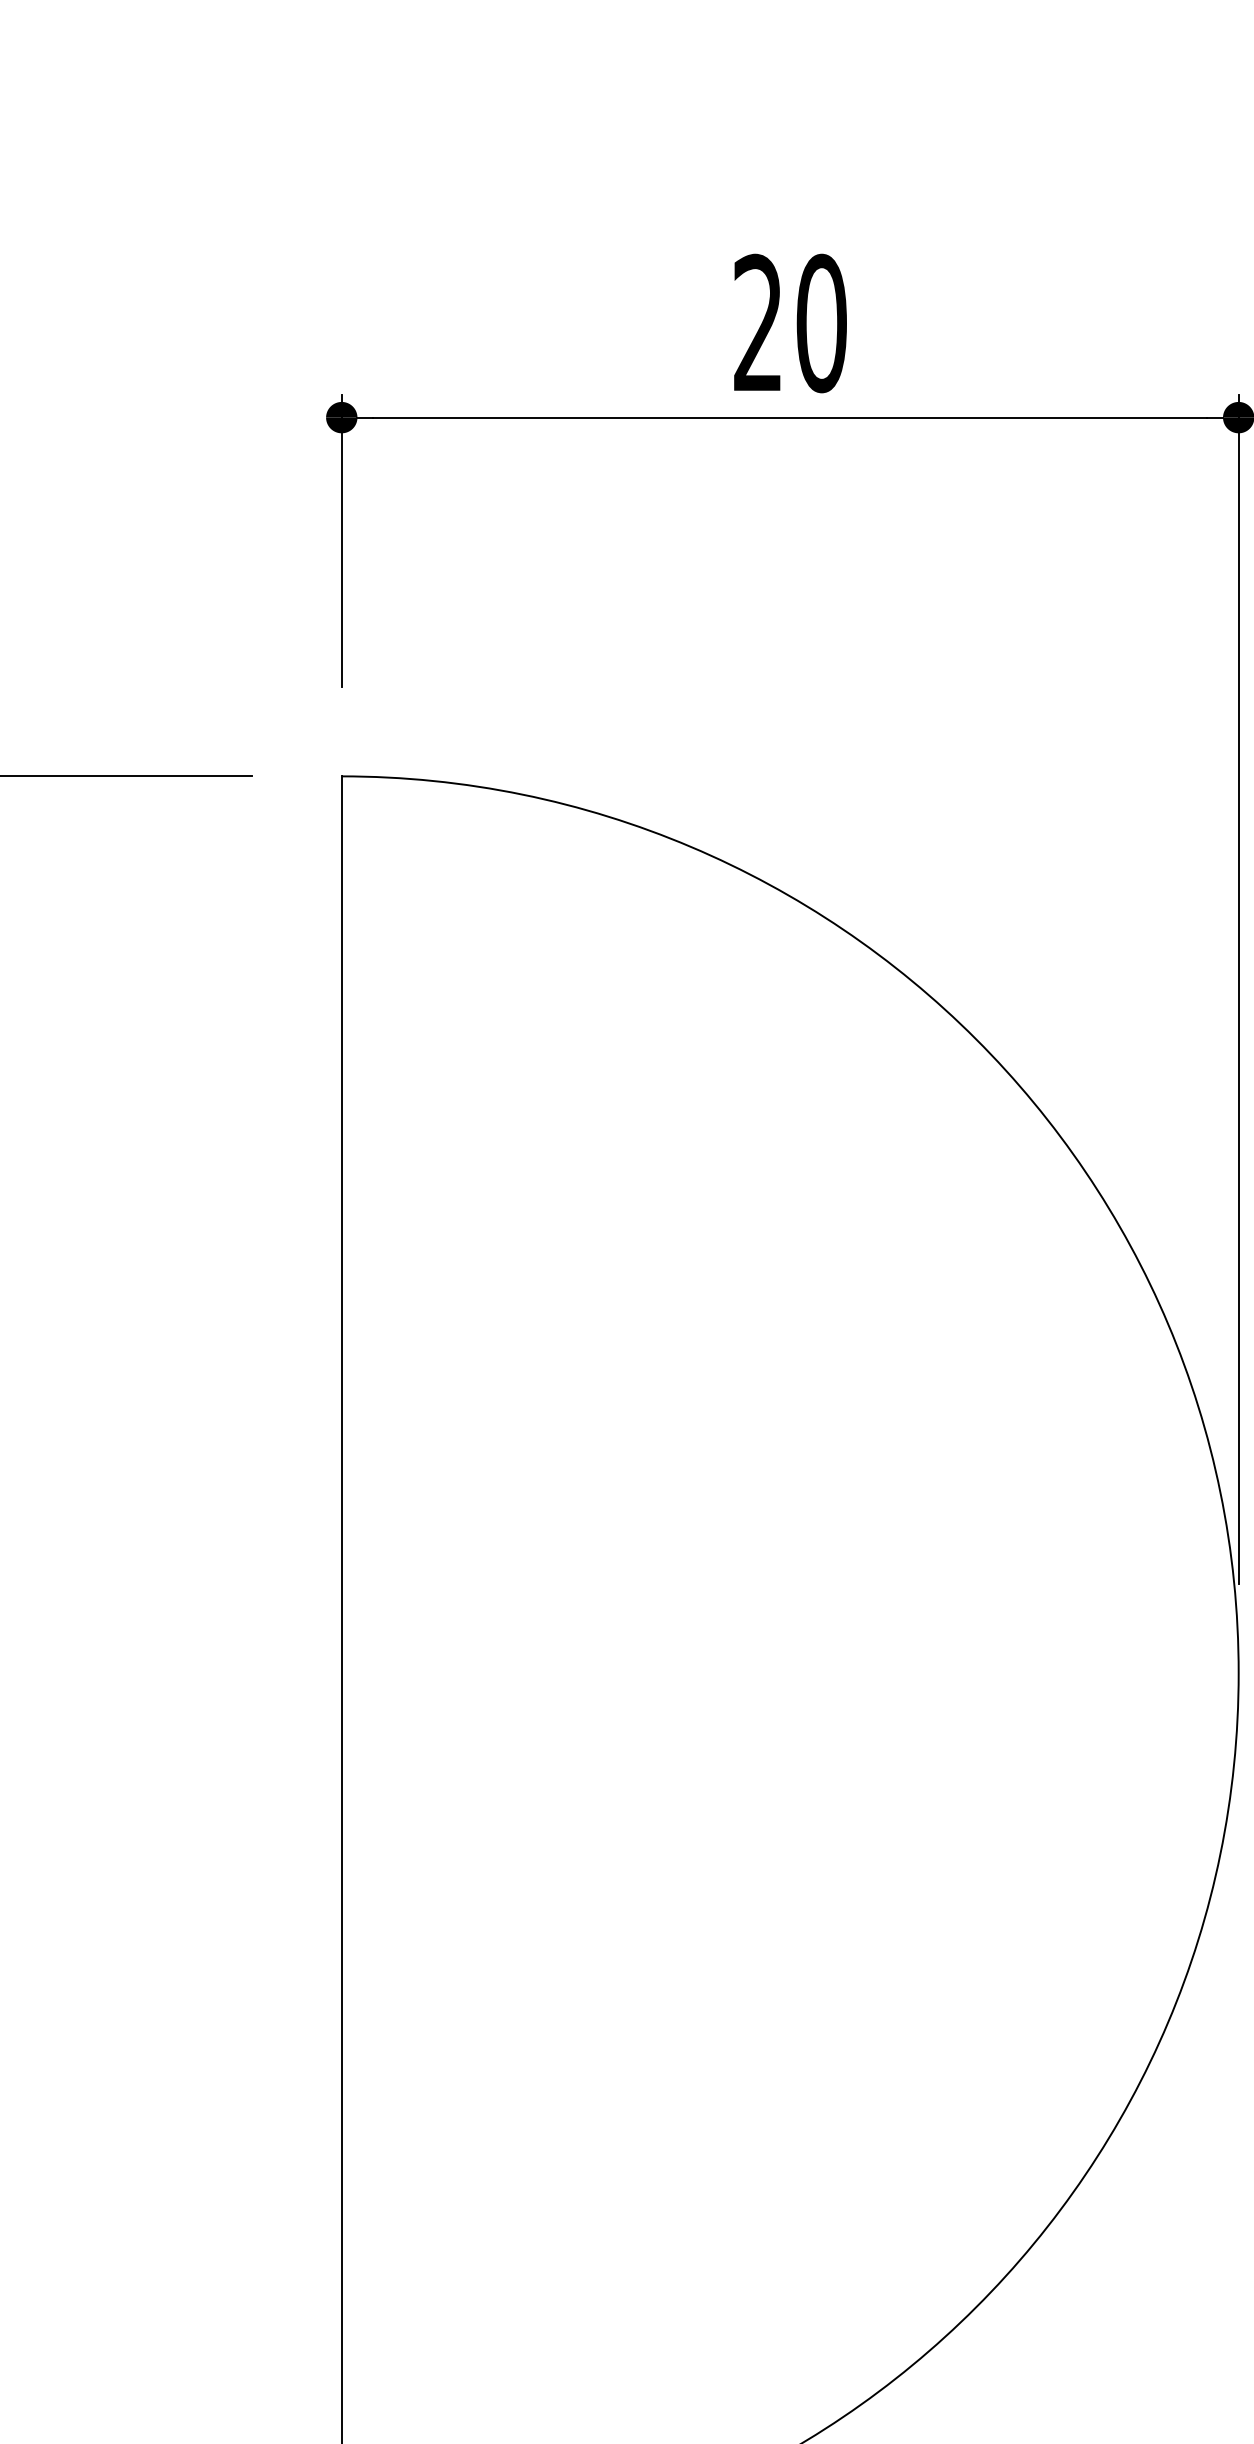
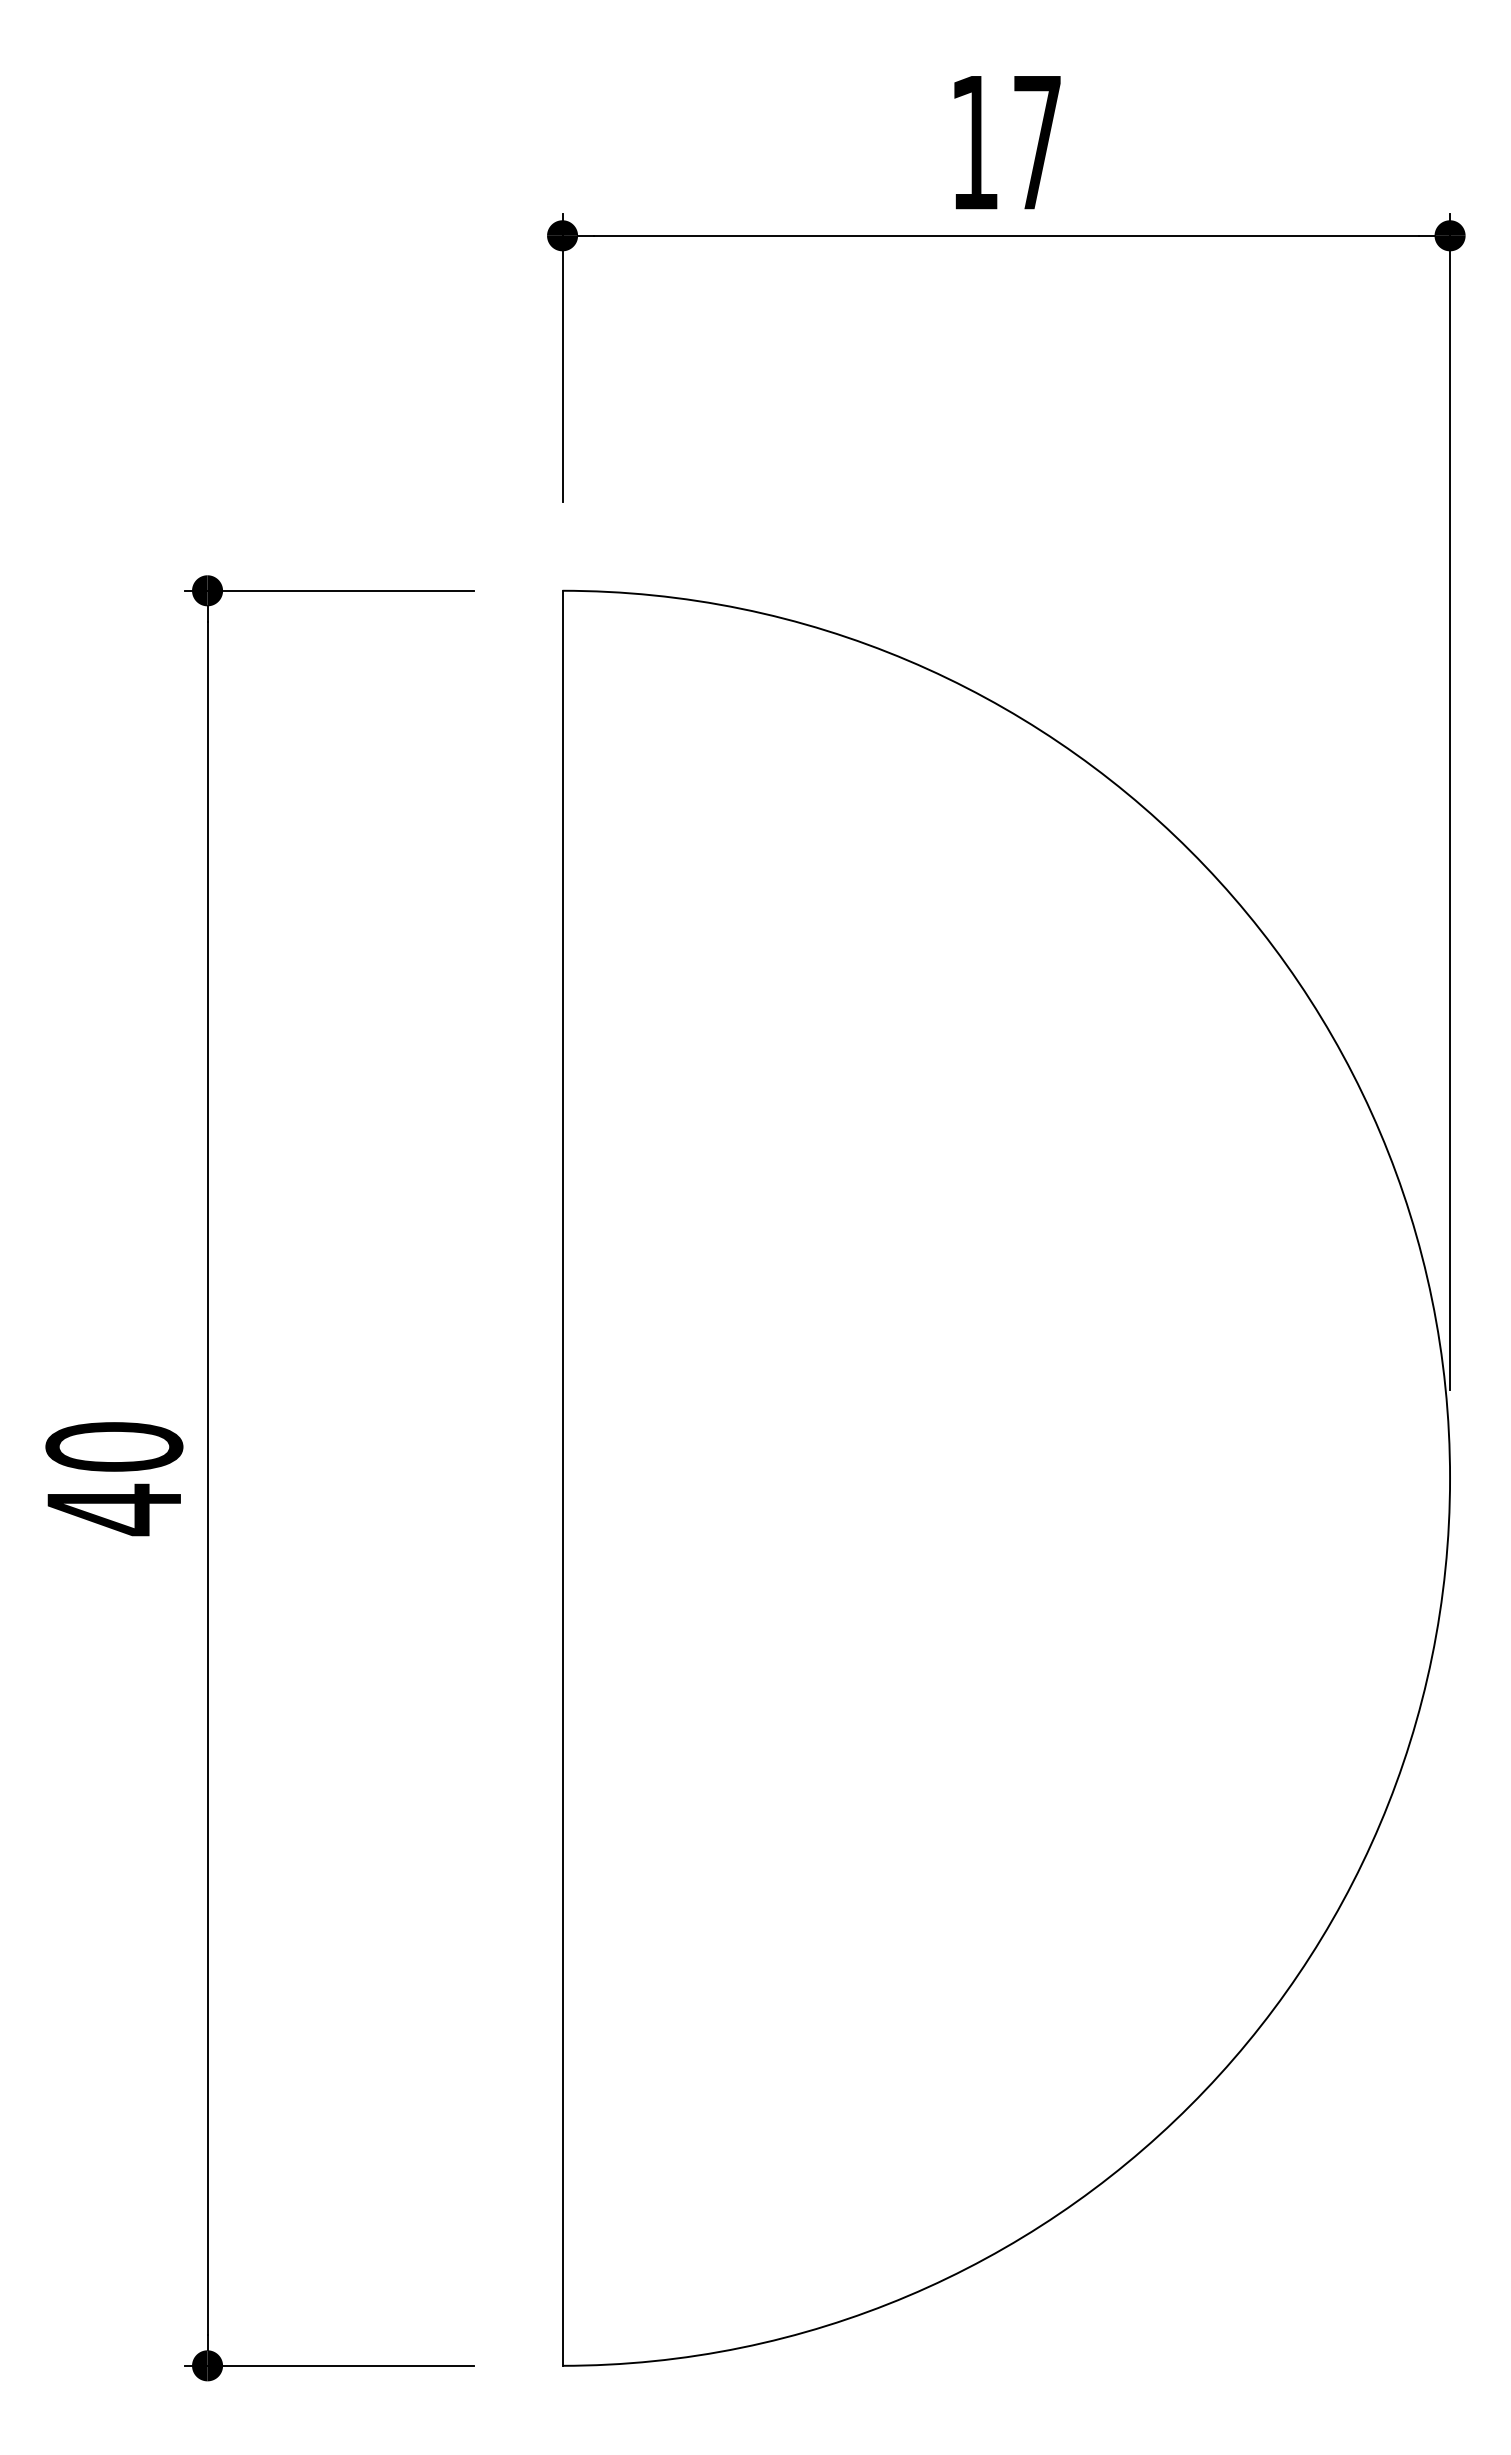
text: (790, 323) -> (1006, 142), 20 -> 17

